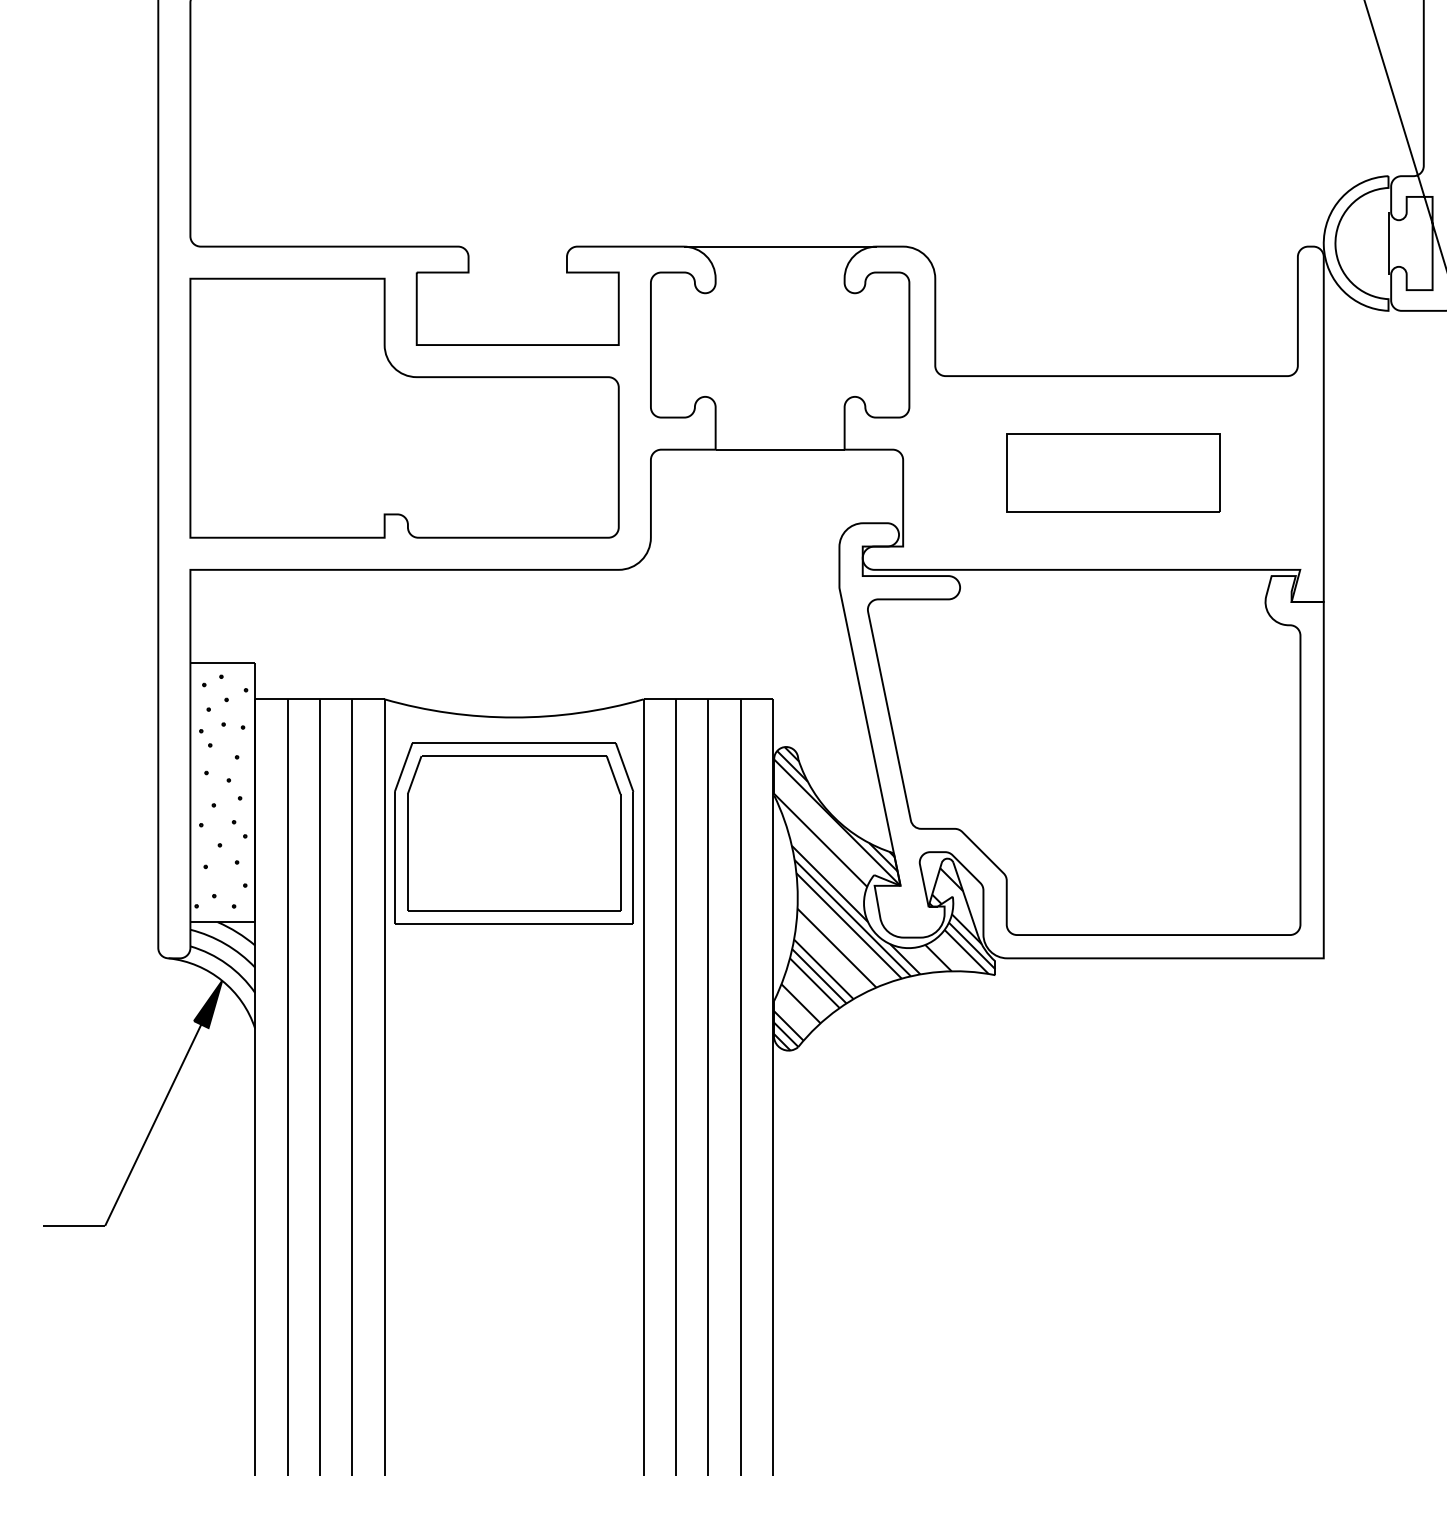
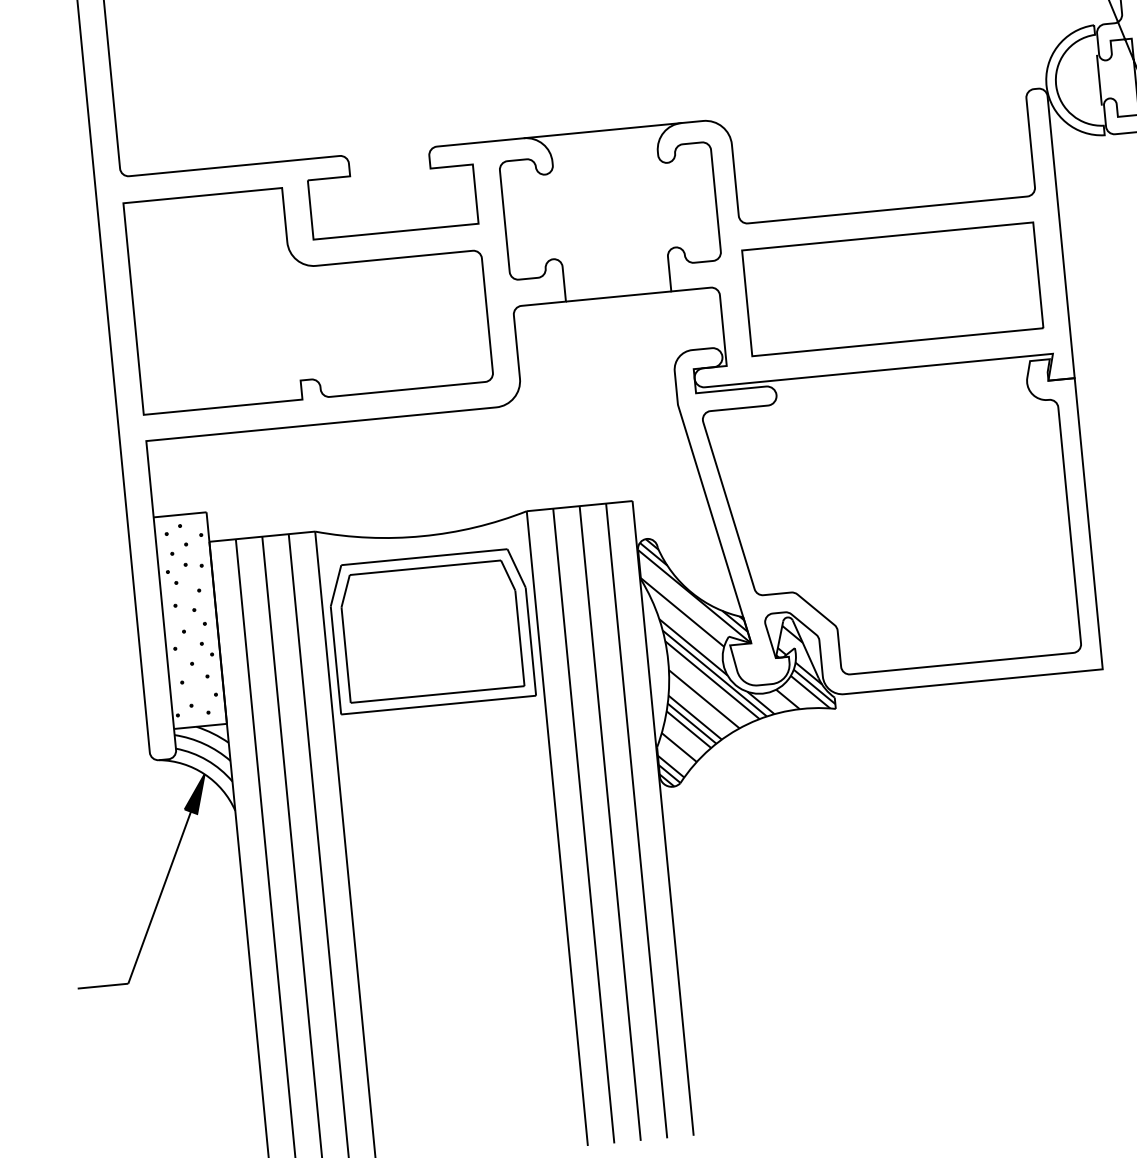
part: (1113, 472) -> (892, 288), size x1.67

